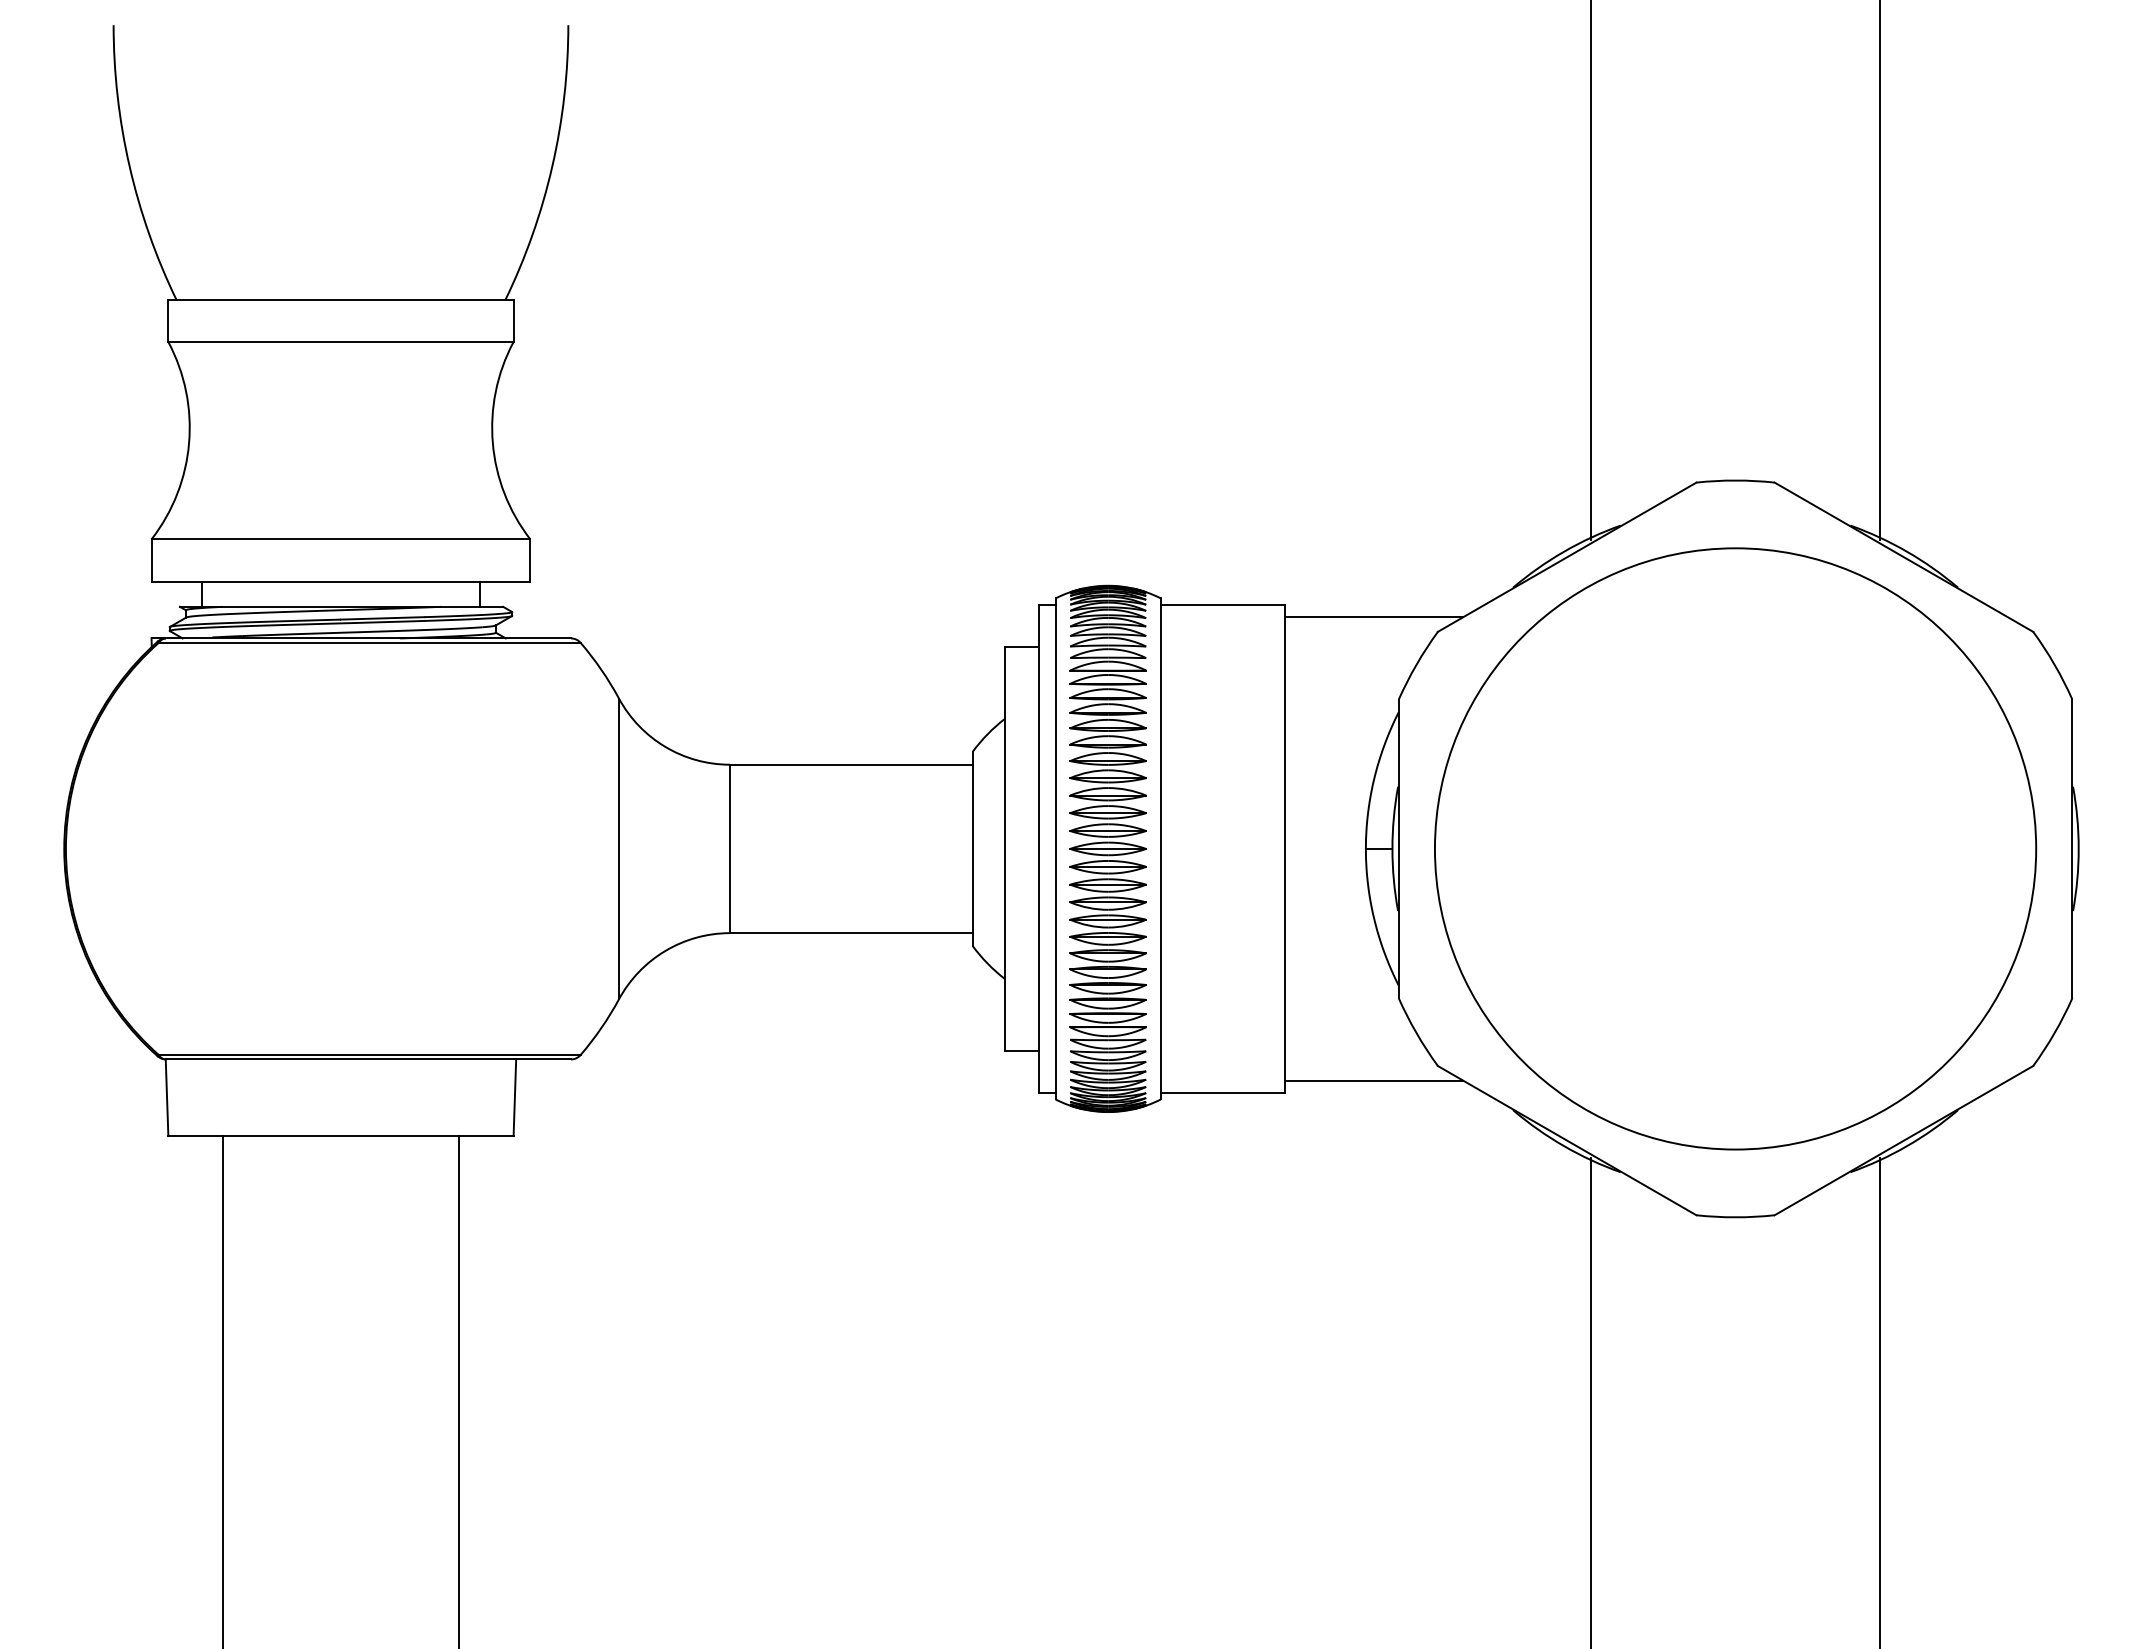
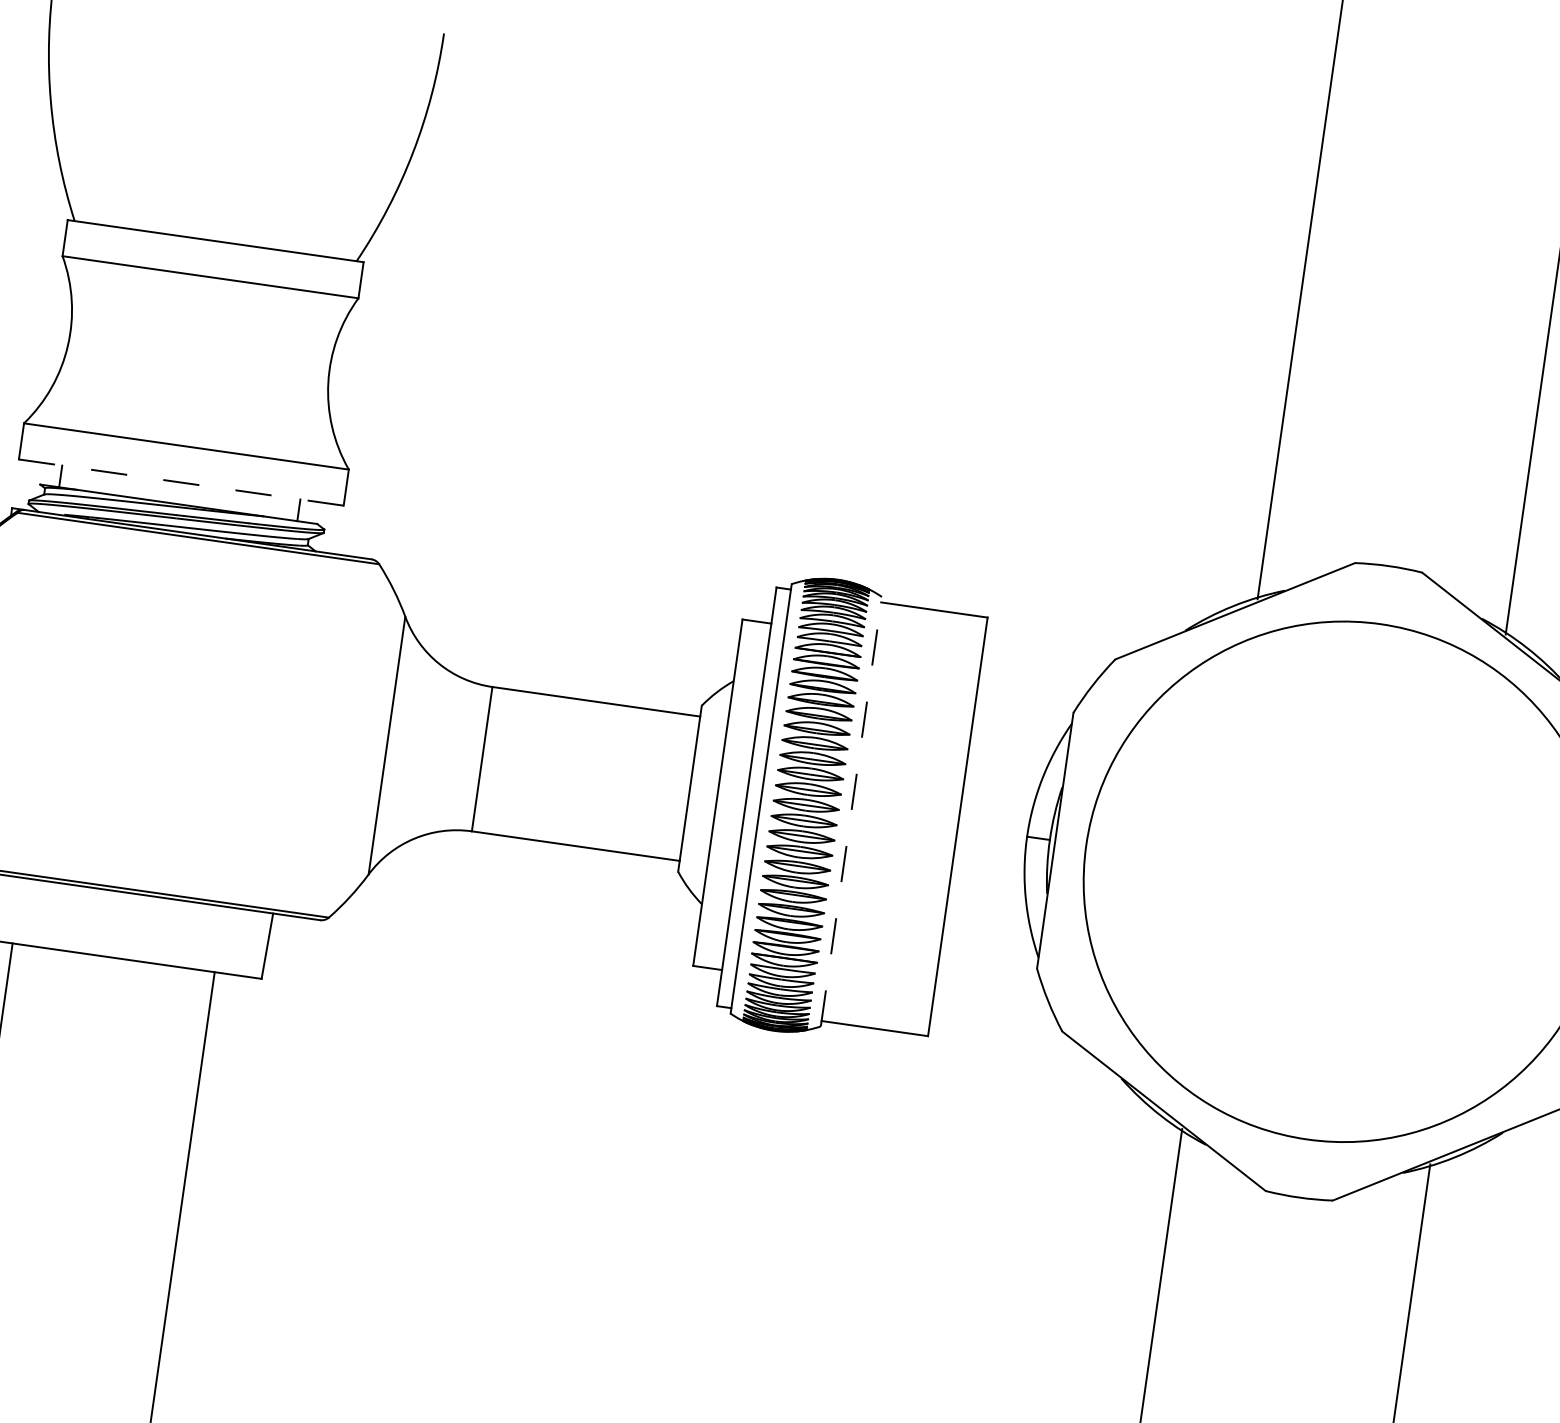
line: (341, 581) -> (181, 482), solid -> dashed
line: (1374, 617) -> (1062, 639), removed
line: (1160, 848) -> (851, 811), solid -> dashed
line: (1374, 1080) -> (1006, 1036), removed

